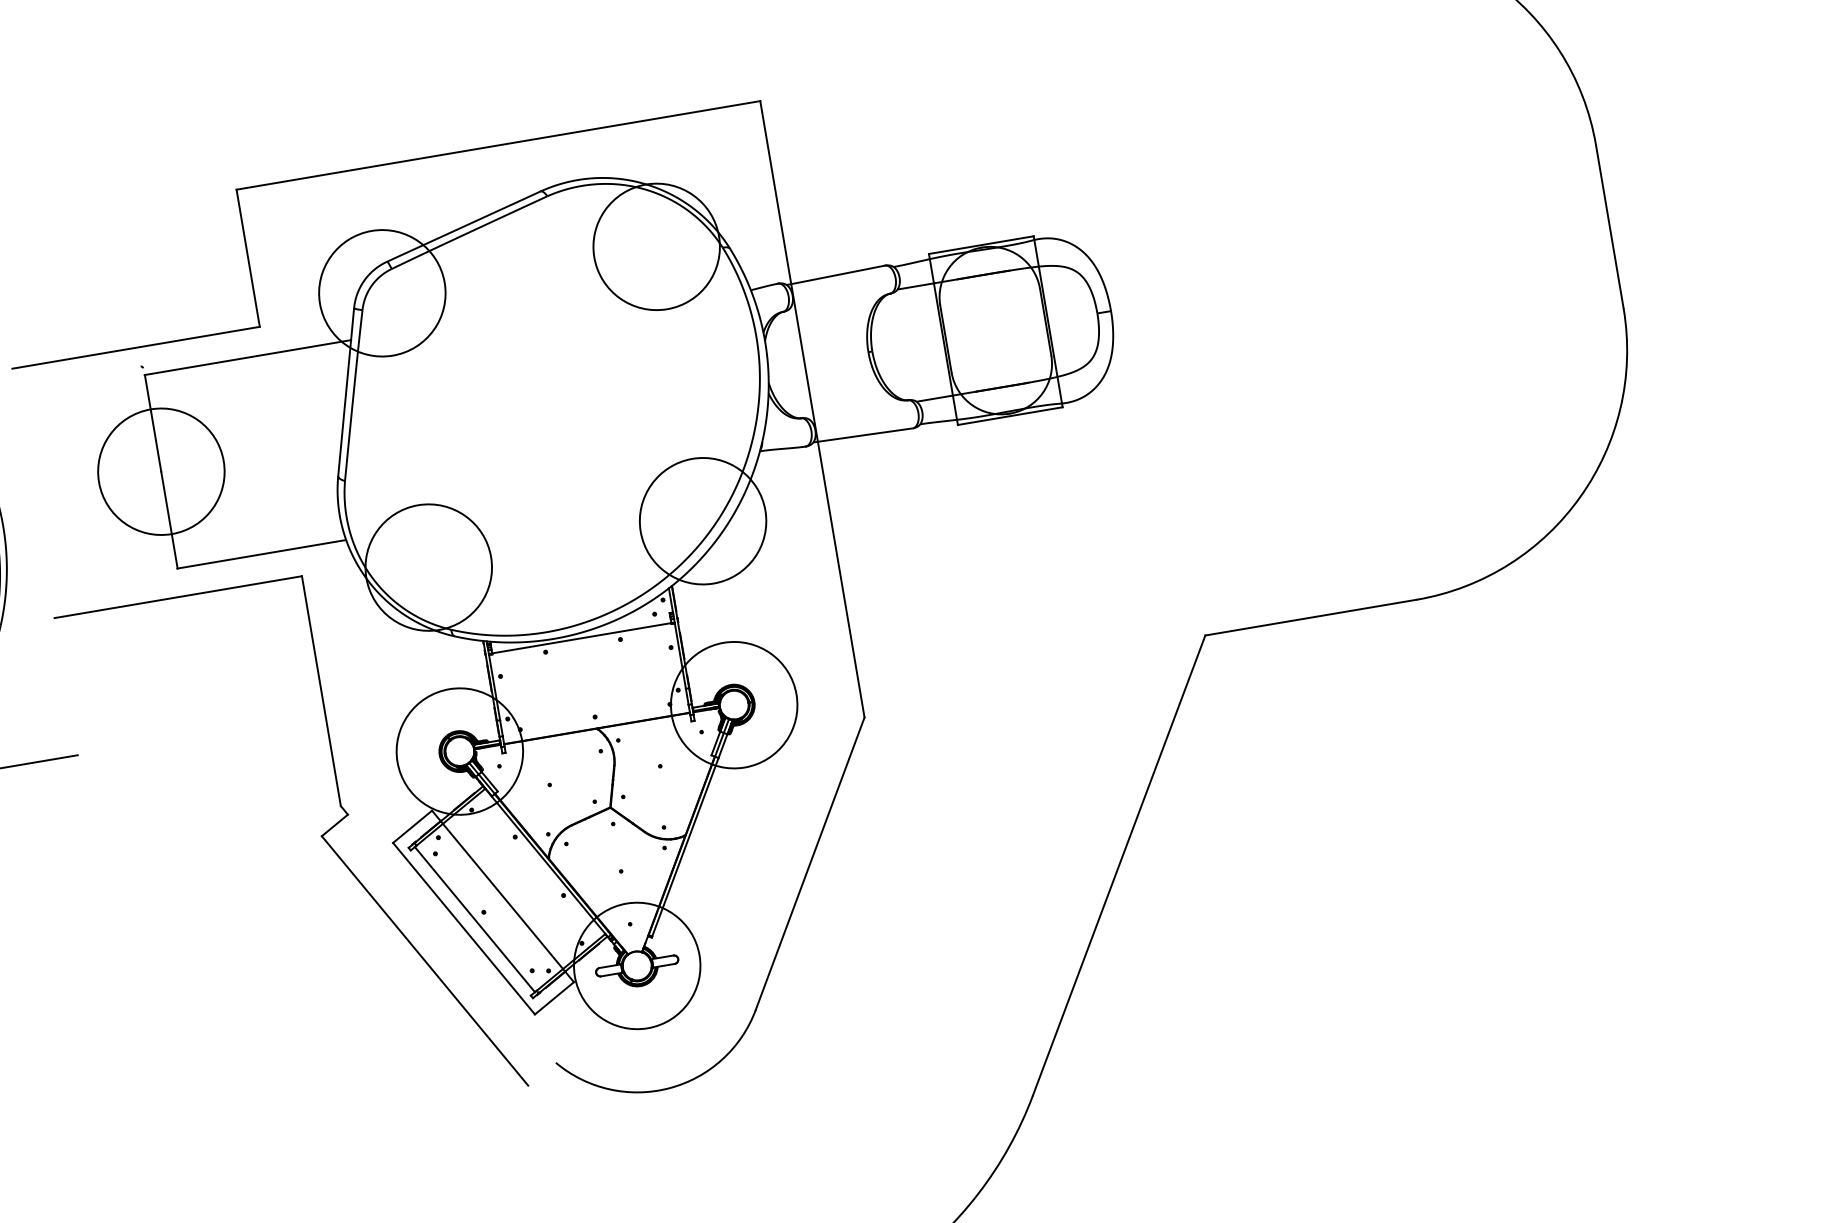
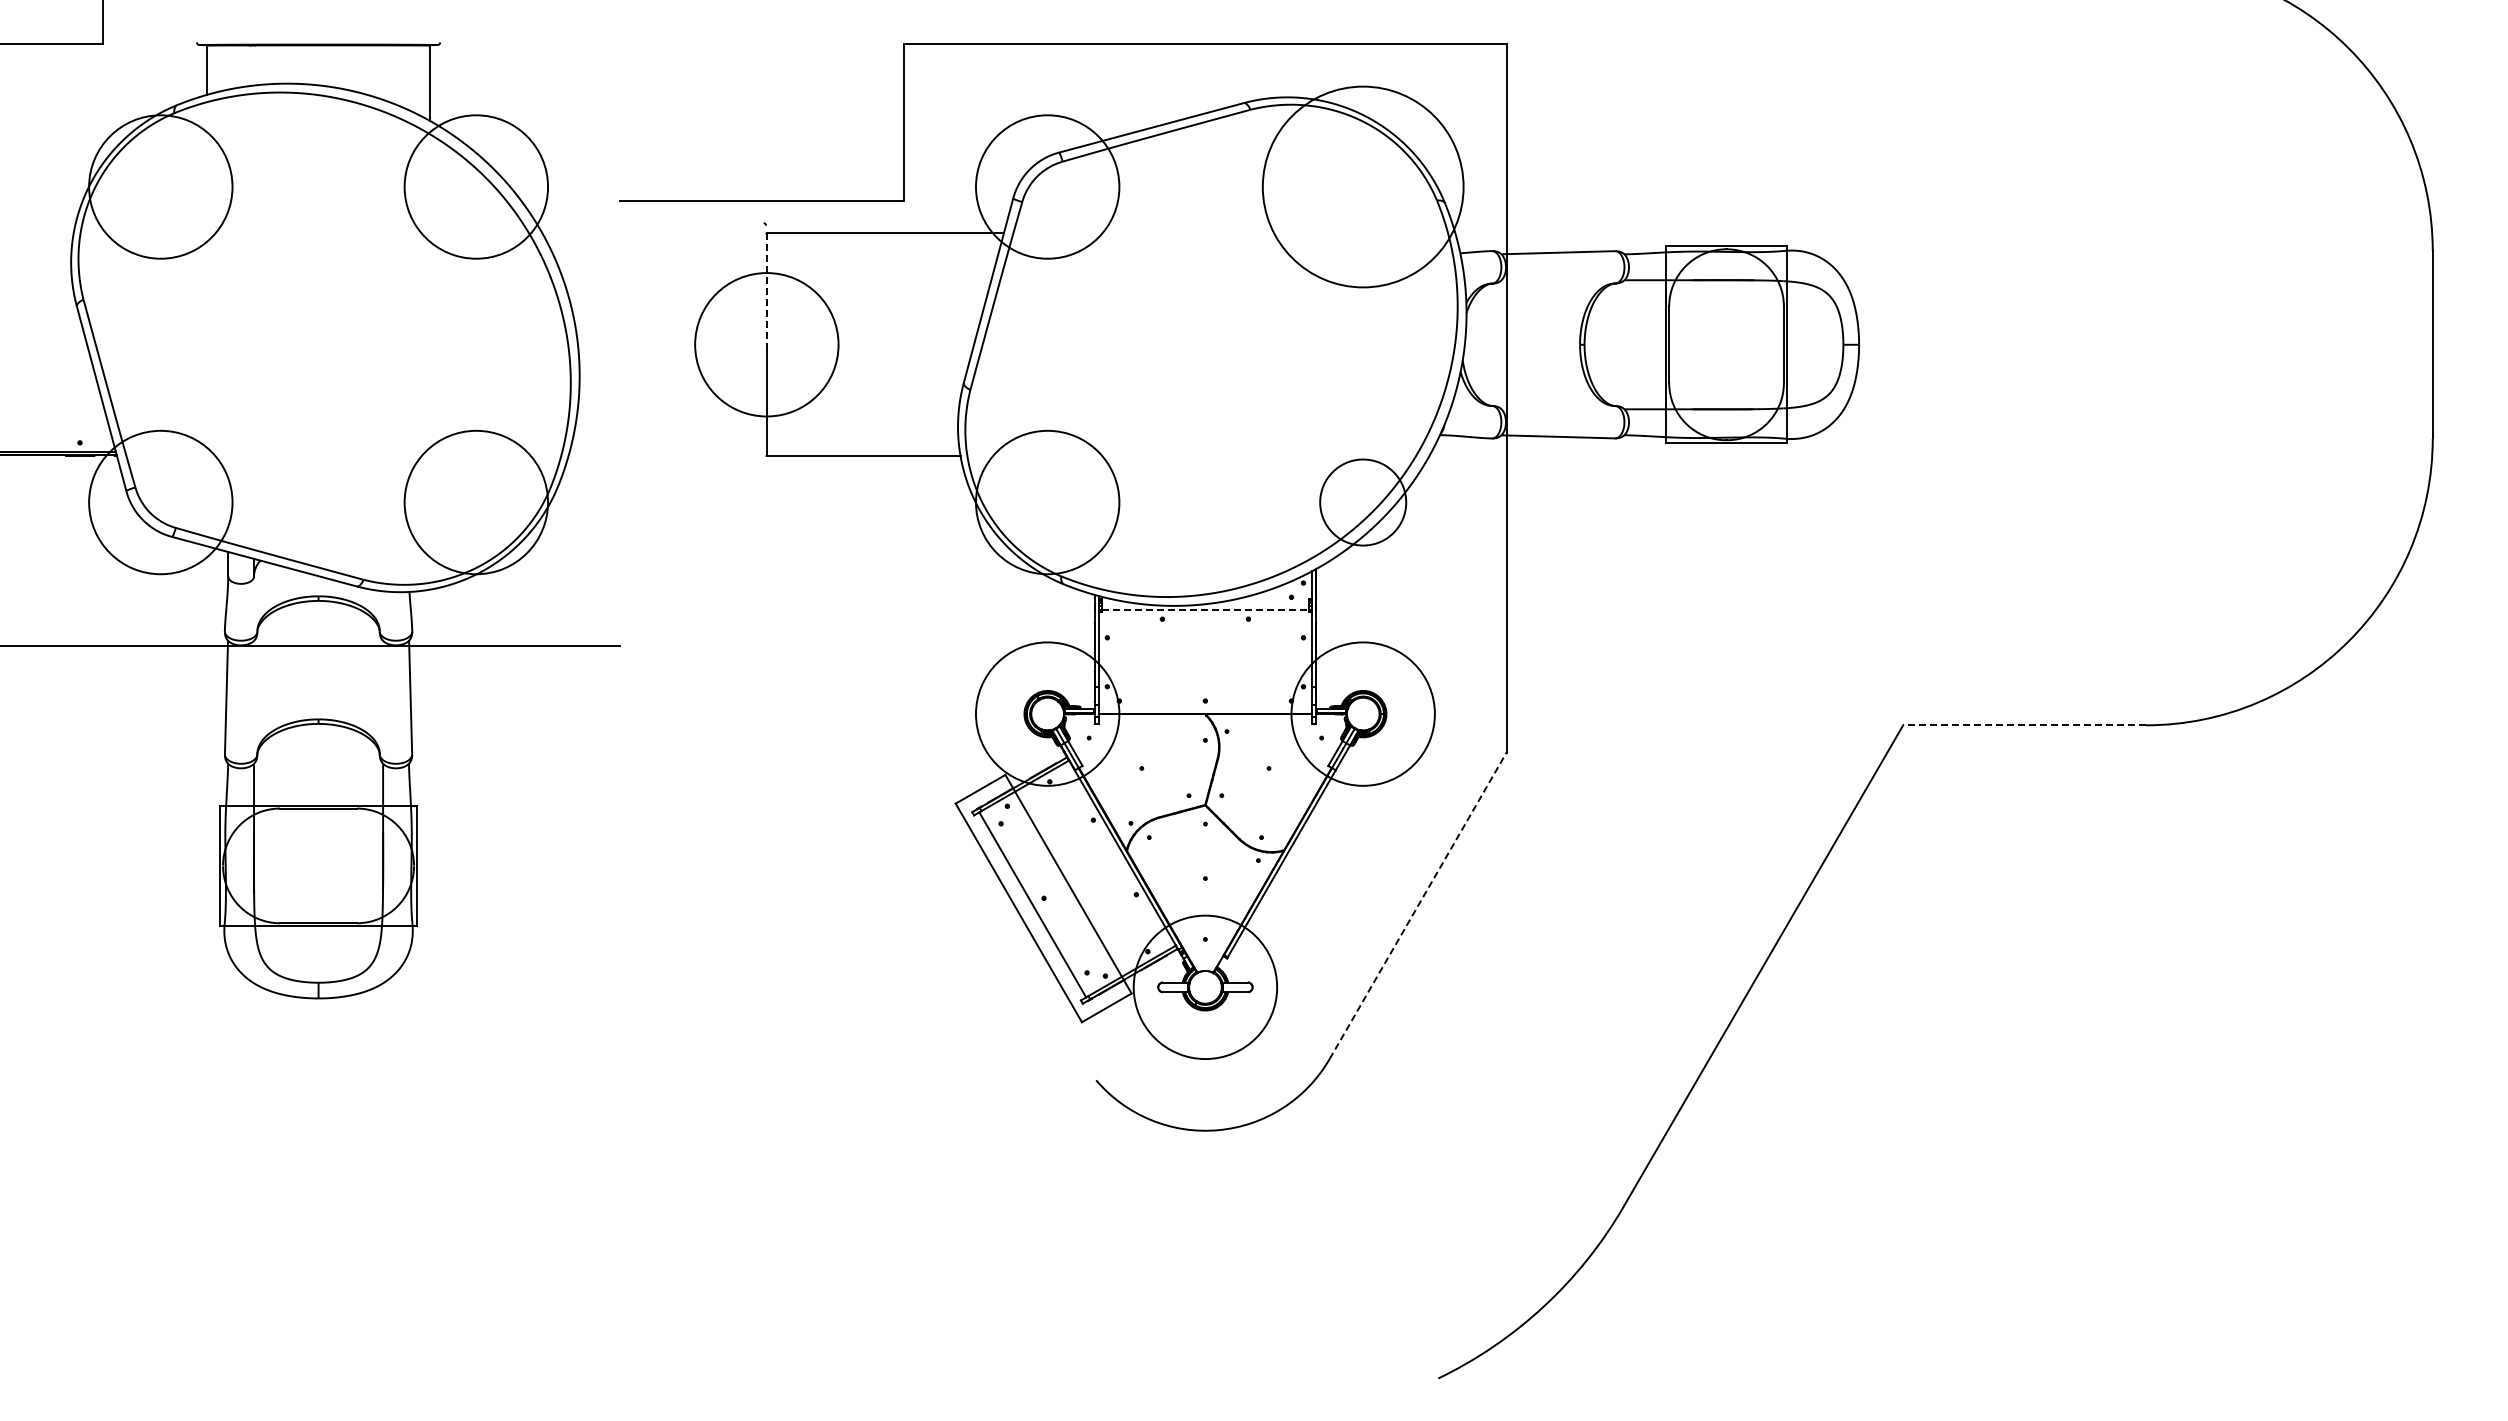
circle: (656, 246) -> (1362, 186), size x1.4
line: (152, 423) -> (766, 289), solid -> dashed
circle: (702, 521) -> (1362, 502), size x0.6
line: (1310, 617) -> (2024, 725), solid -> dashed
line: (581, 638) -> (1205, 610), solid -> dashed
part: (321, 837) -> (876, 783), removed
line: (810, 863) -> (1418, 905), solid -> dashed

